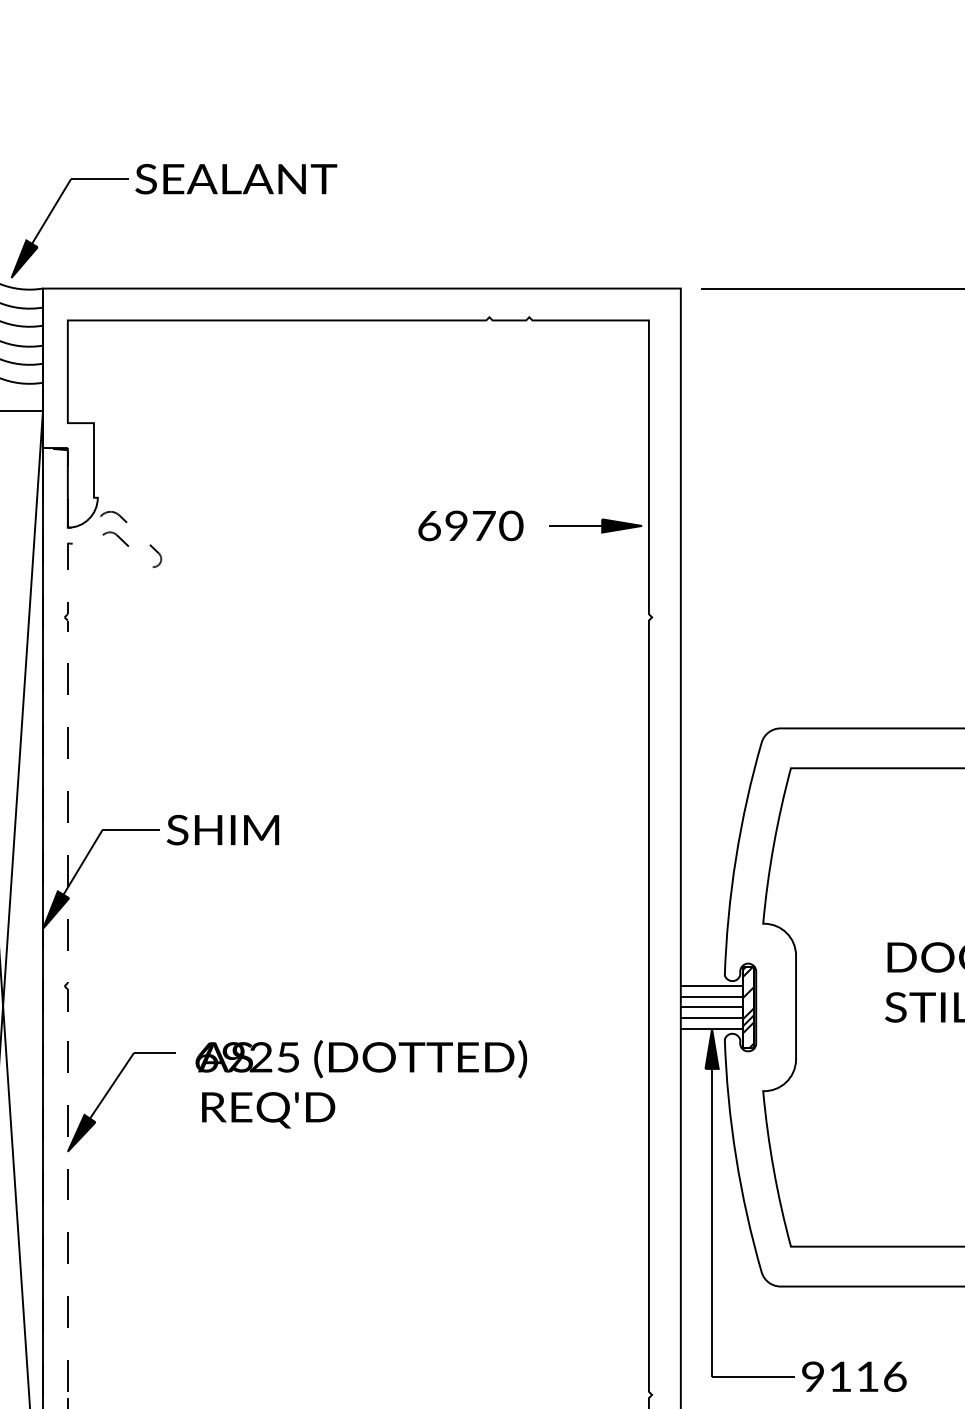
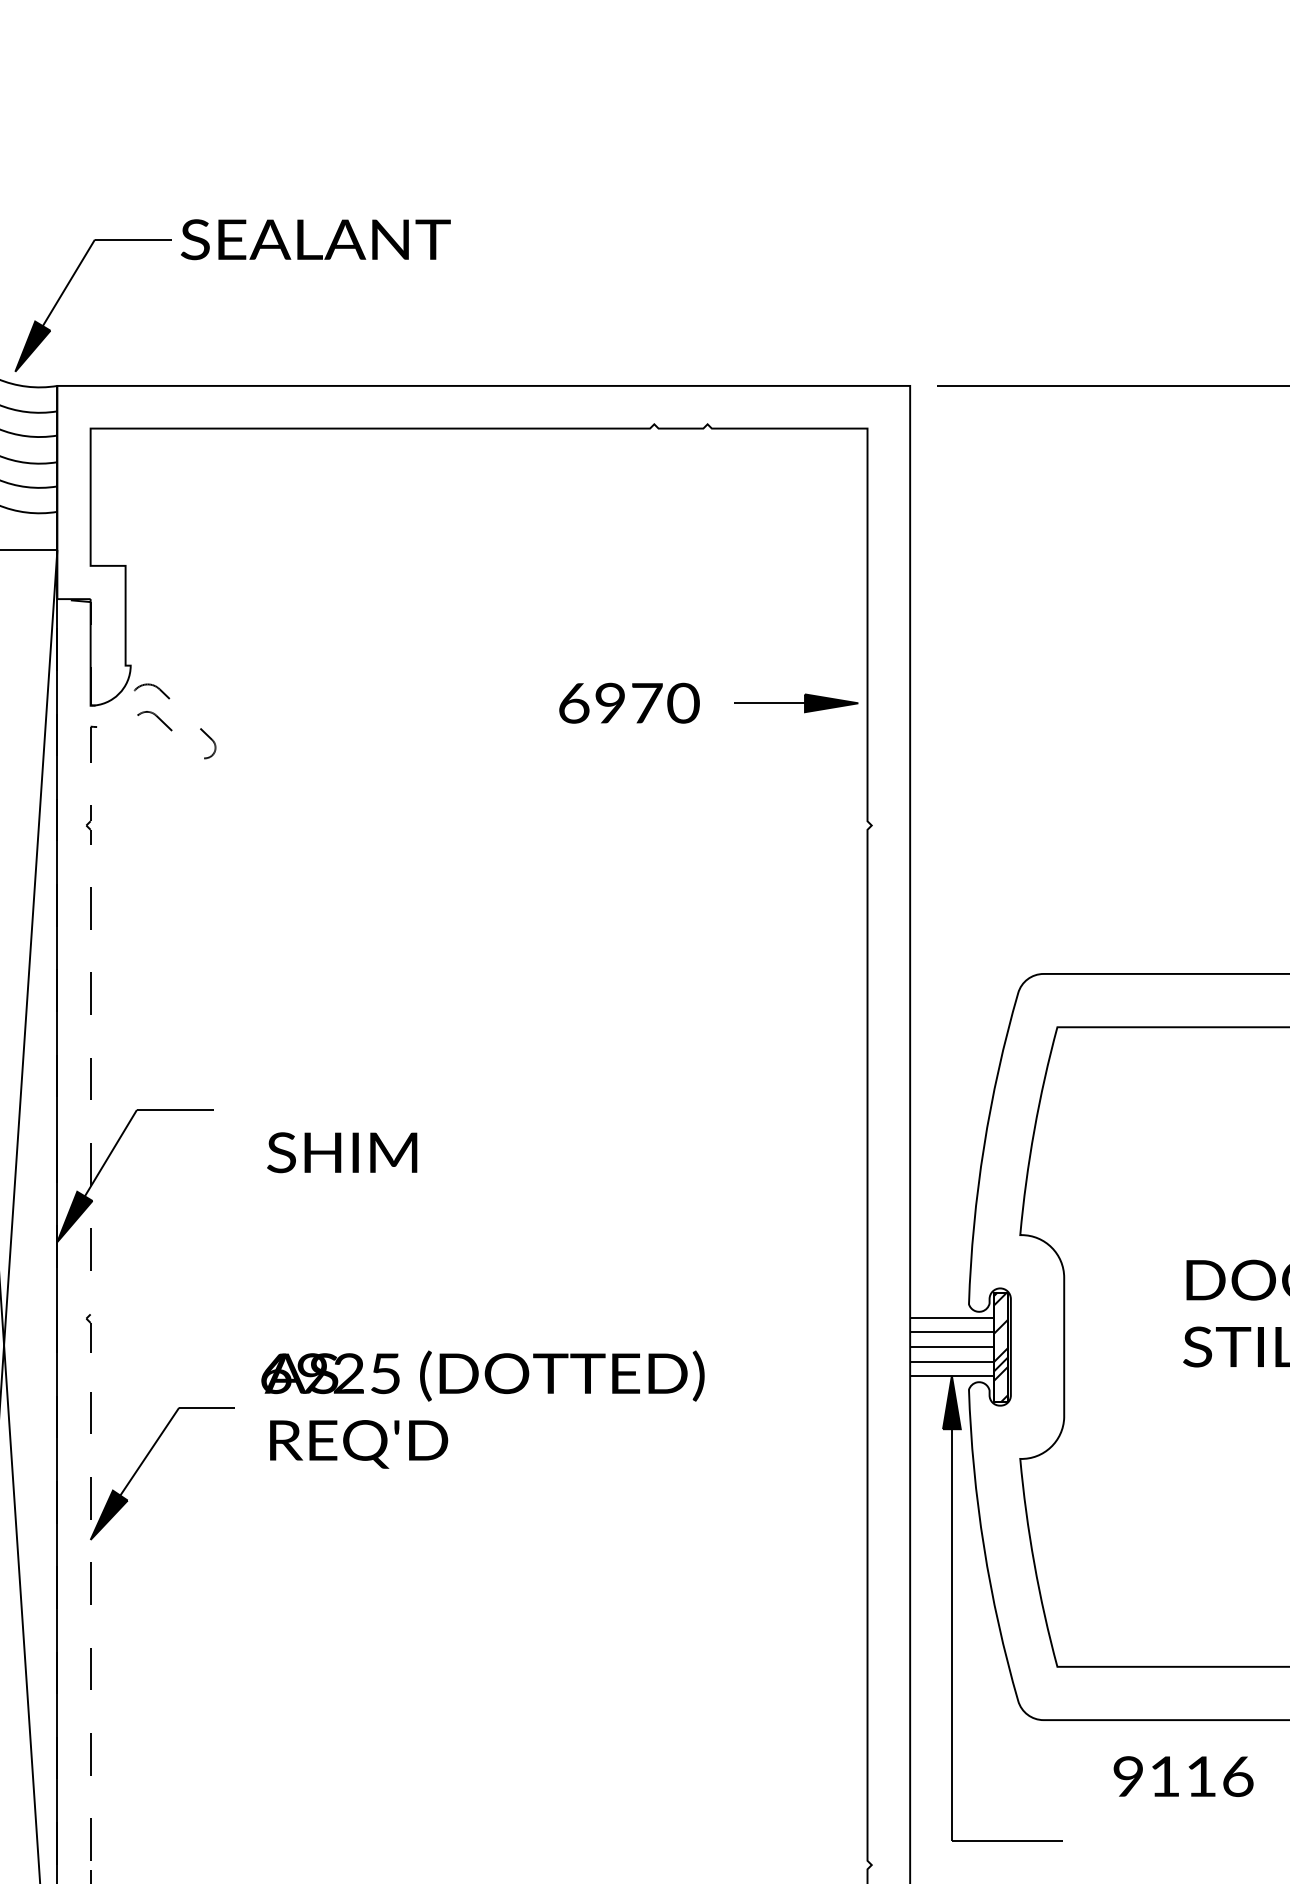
text: (222, 829) -> (341, 1151), moved
text: (361, 1084) -> (483, 1409), moved
text: (854, 1376) -> (1183, 1776), moved

